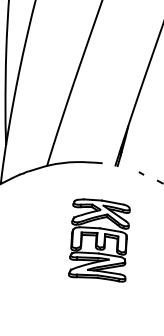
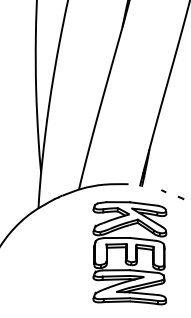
part: (99, 240) -> (129, 253), size x1.43

